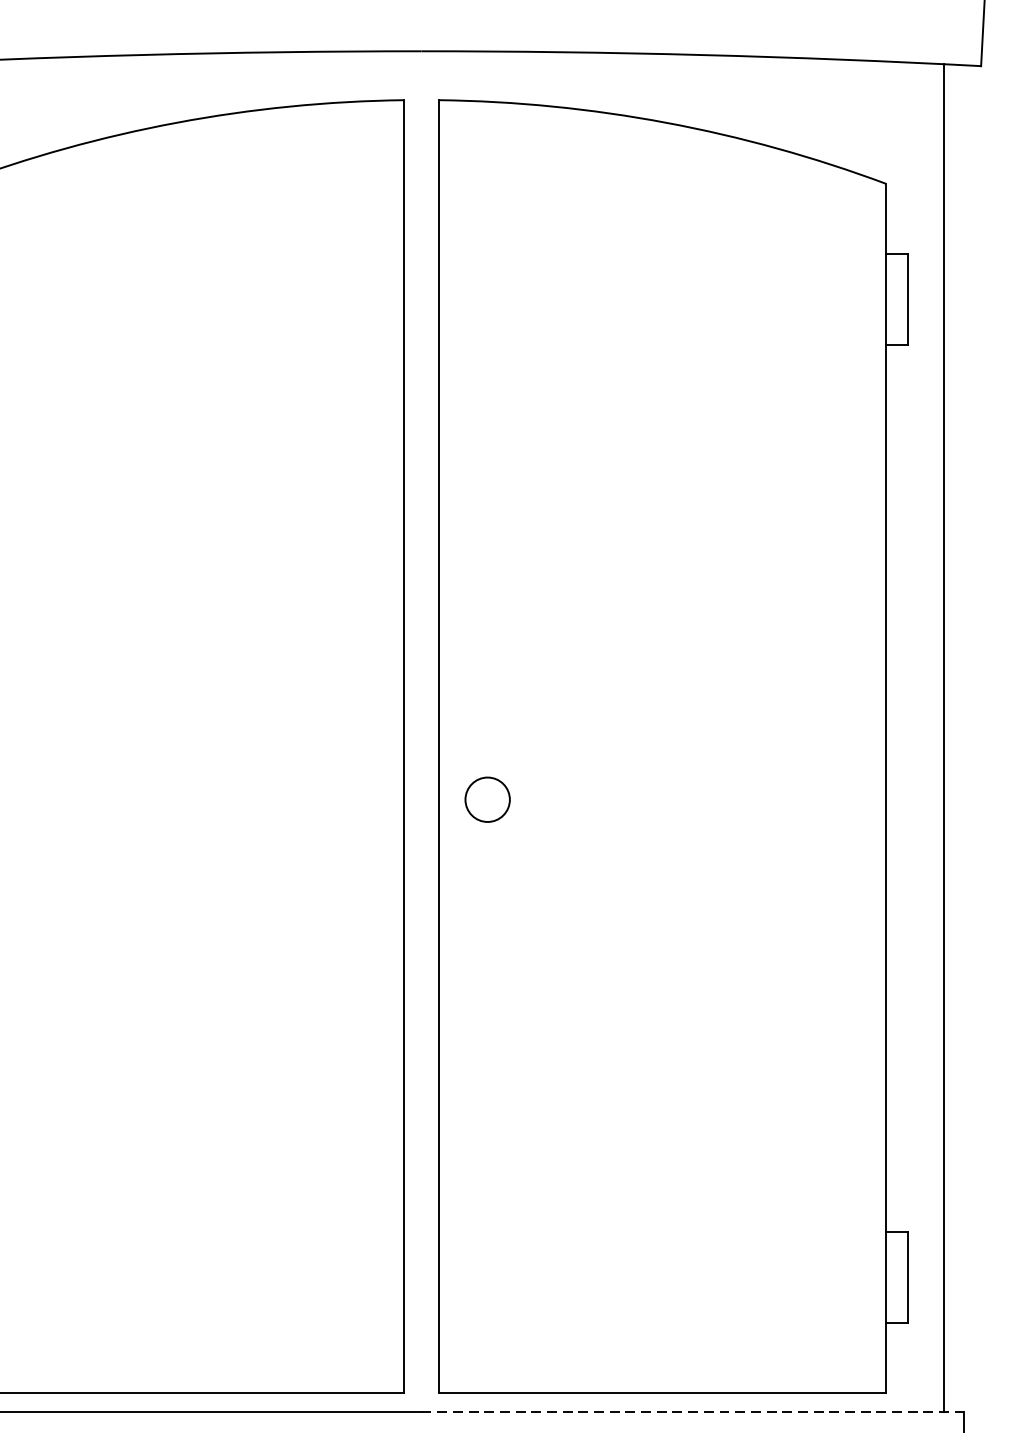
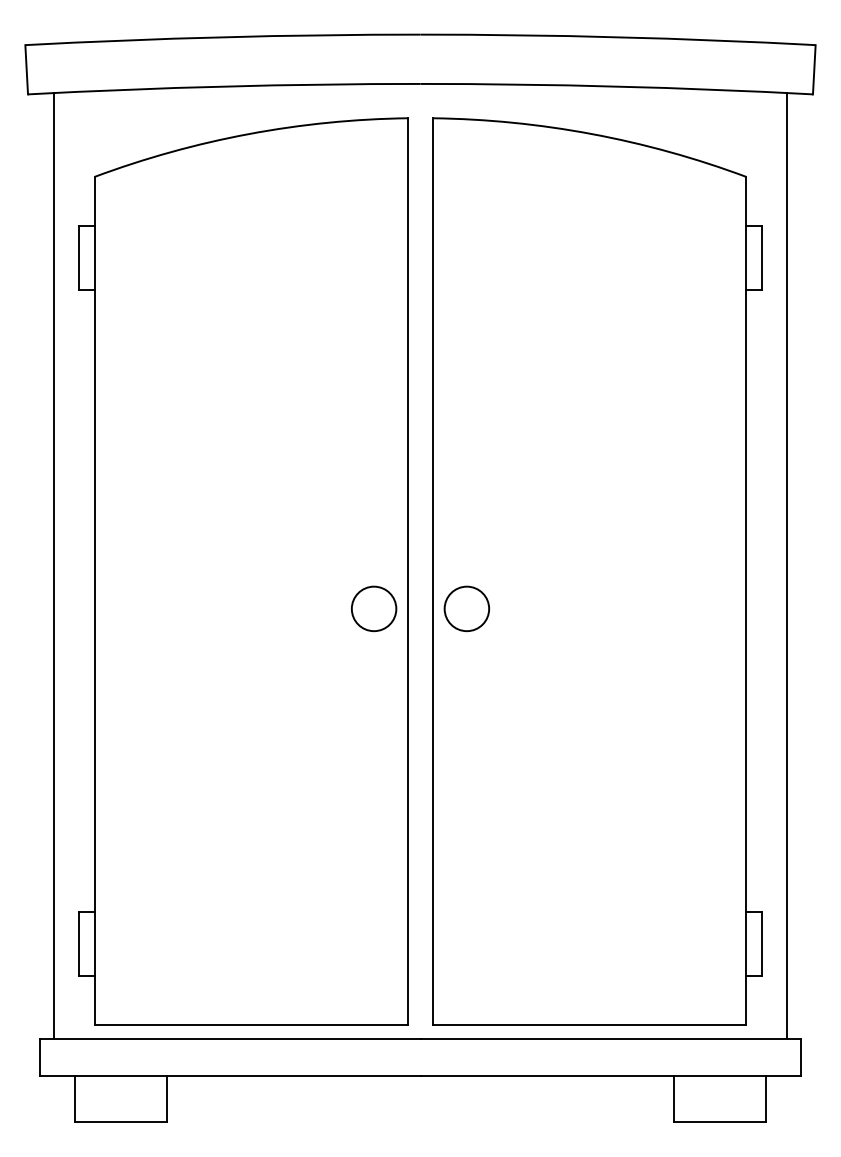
circle: (355, 799) -> (374, 608), added
circle: (487, 799) -> (466, 608), size x1.43
line: (693, 1412) -> (611, 1038), dashed -> solid

